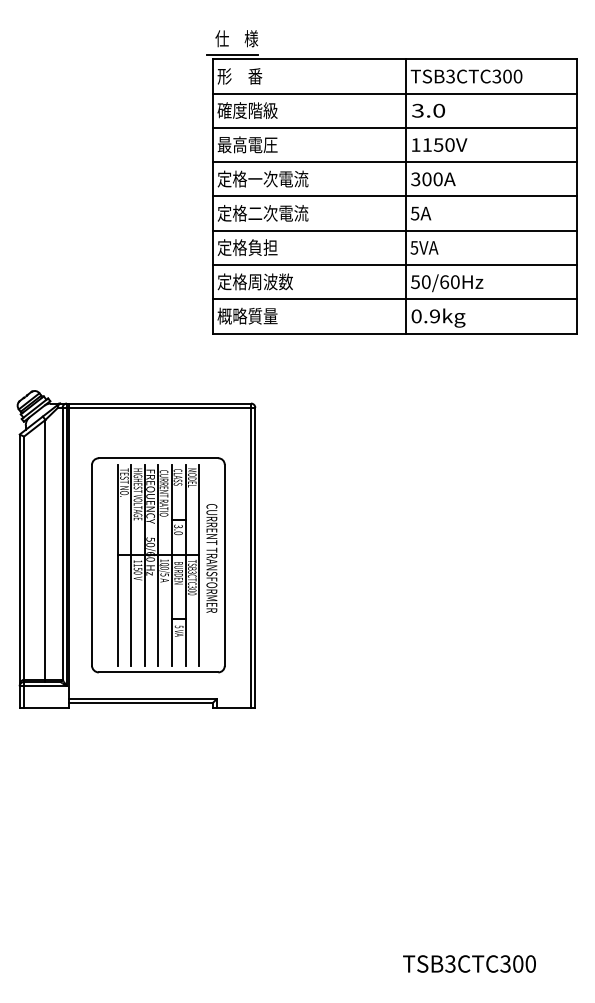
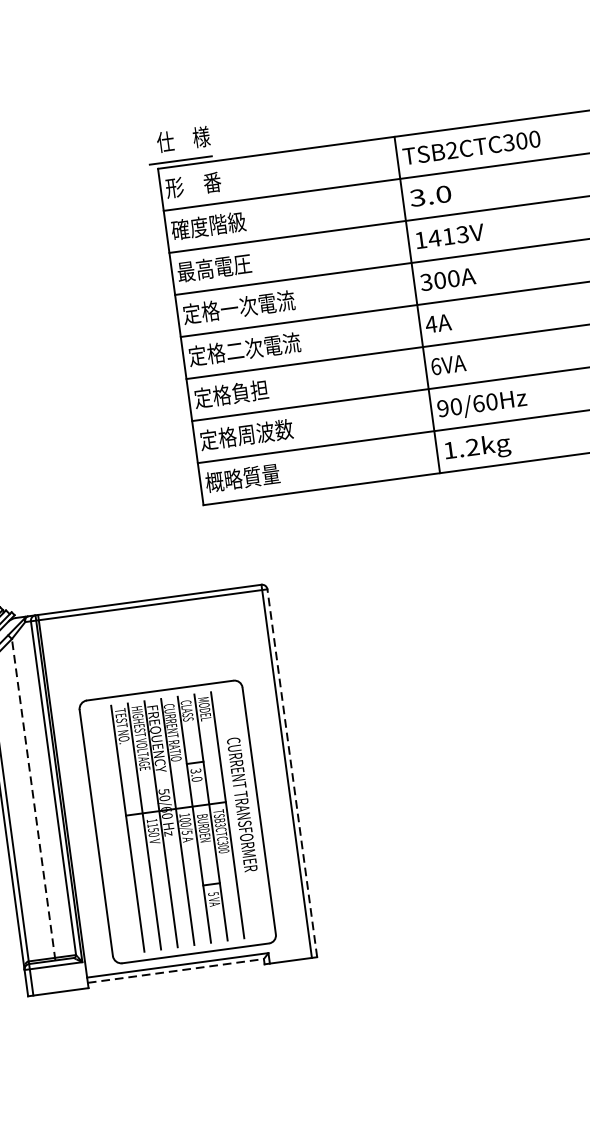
text: (450, 76) -> (451, 150), TSB3CTC300 -> TSB2CTC300
text: (438, 144) -> (448, 235), 1150V -> 1413V
text: (414, 213) -> (430, 324), 5A -> 4A
text: (414, 247) -> (436, 366), 5VA -> 6VA
text: (415, 281) -> (443, 407), 50/60Hz -> 90/60Hz
text: (425, 316) -> (461, 449), 0.9kg -> 1.2kg
line: (45, 550) -> (33, 799), solid -> dashed
line: (255, 557) -> (292, 772), solid -> dashed
part: (158, 565) -> (177, 822), moved
line: (140, 703) -> (175, 971), solid -> dashed

